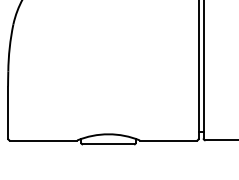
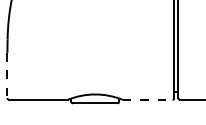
line: (8, 112) -> (7, 75), solid -> dashed
line: (168, 140) -> (147, 99), solid -> dashed

